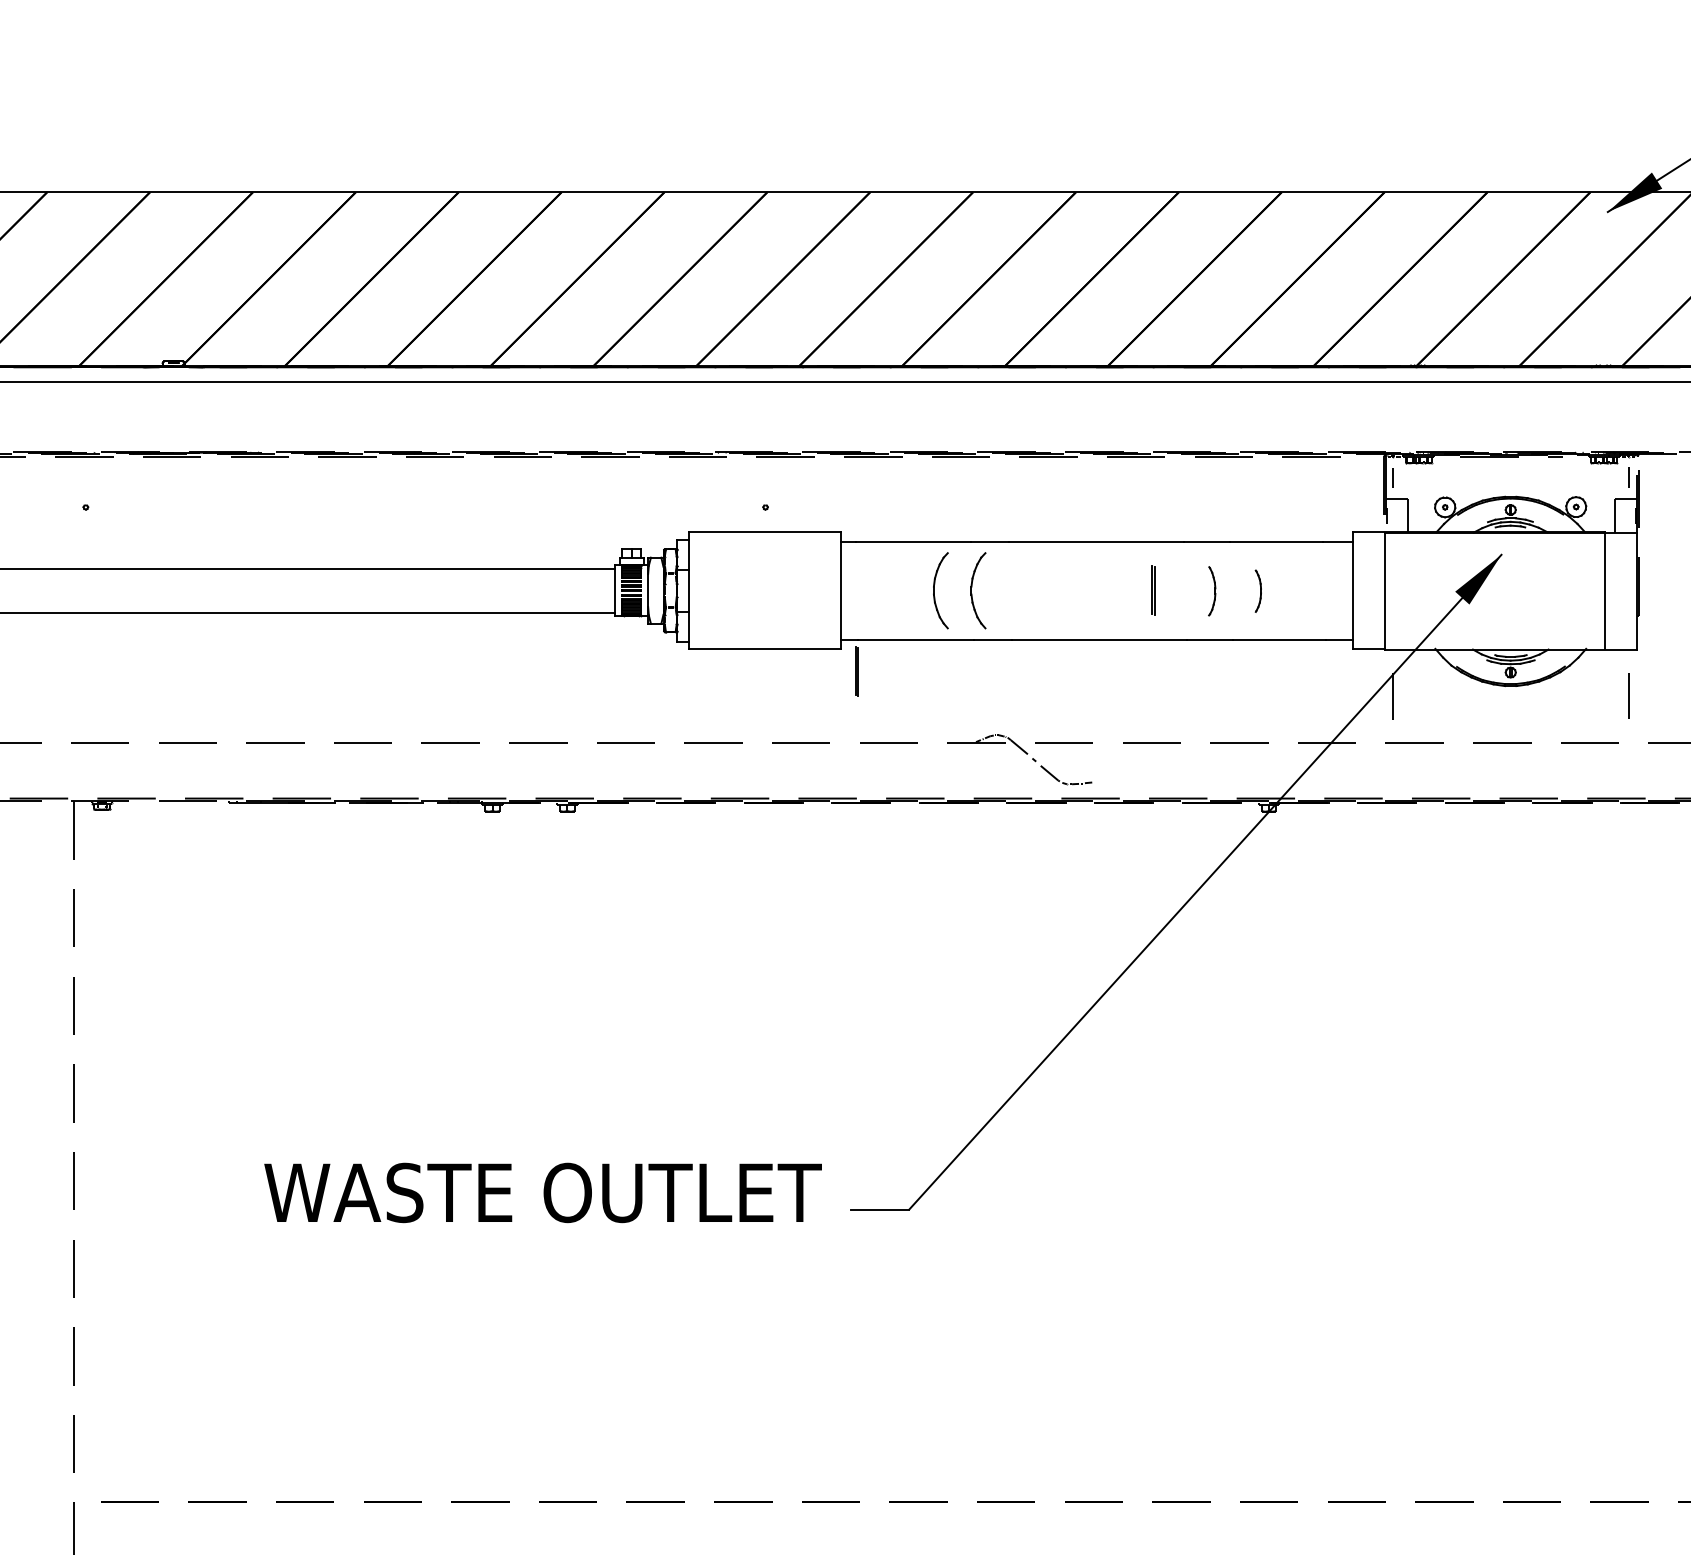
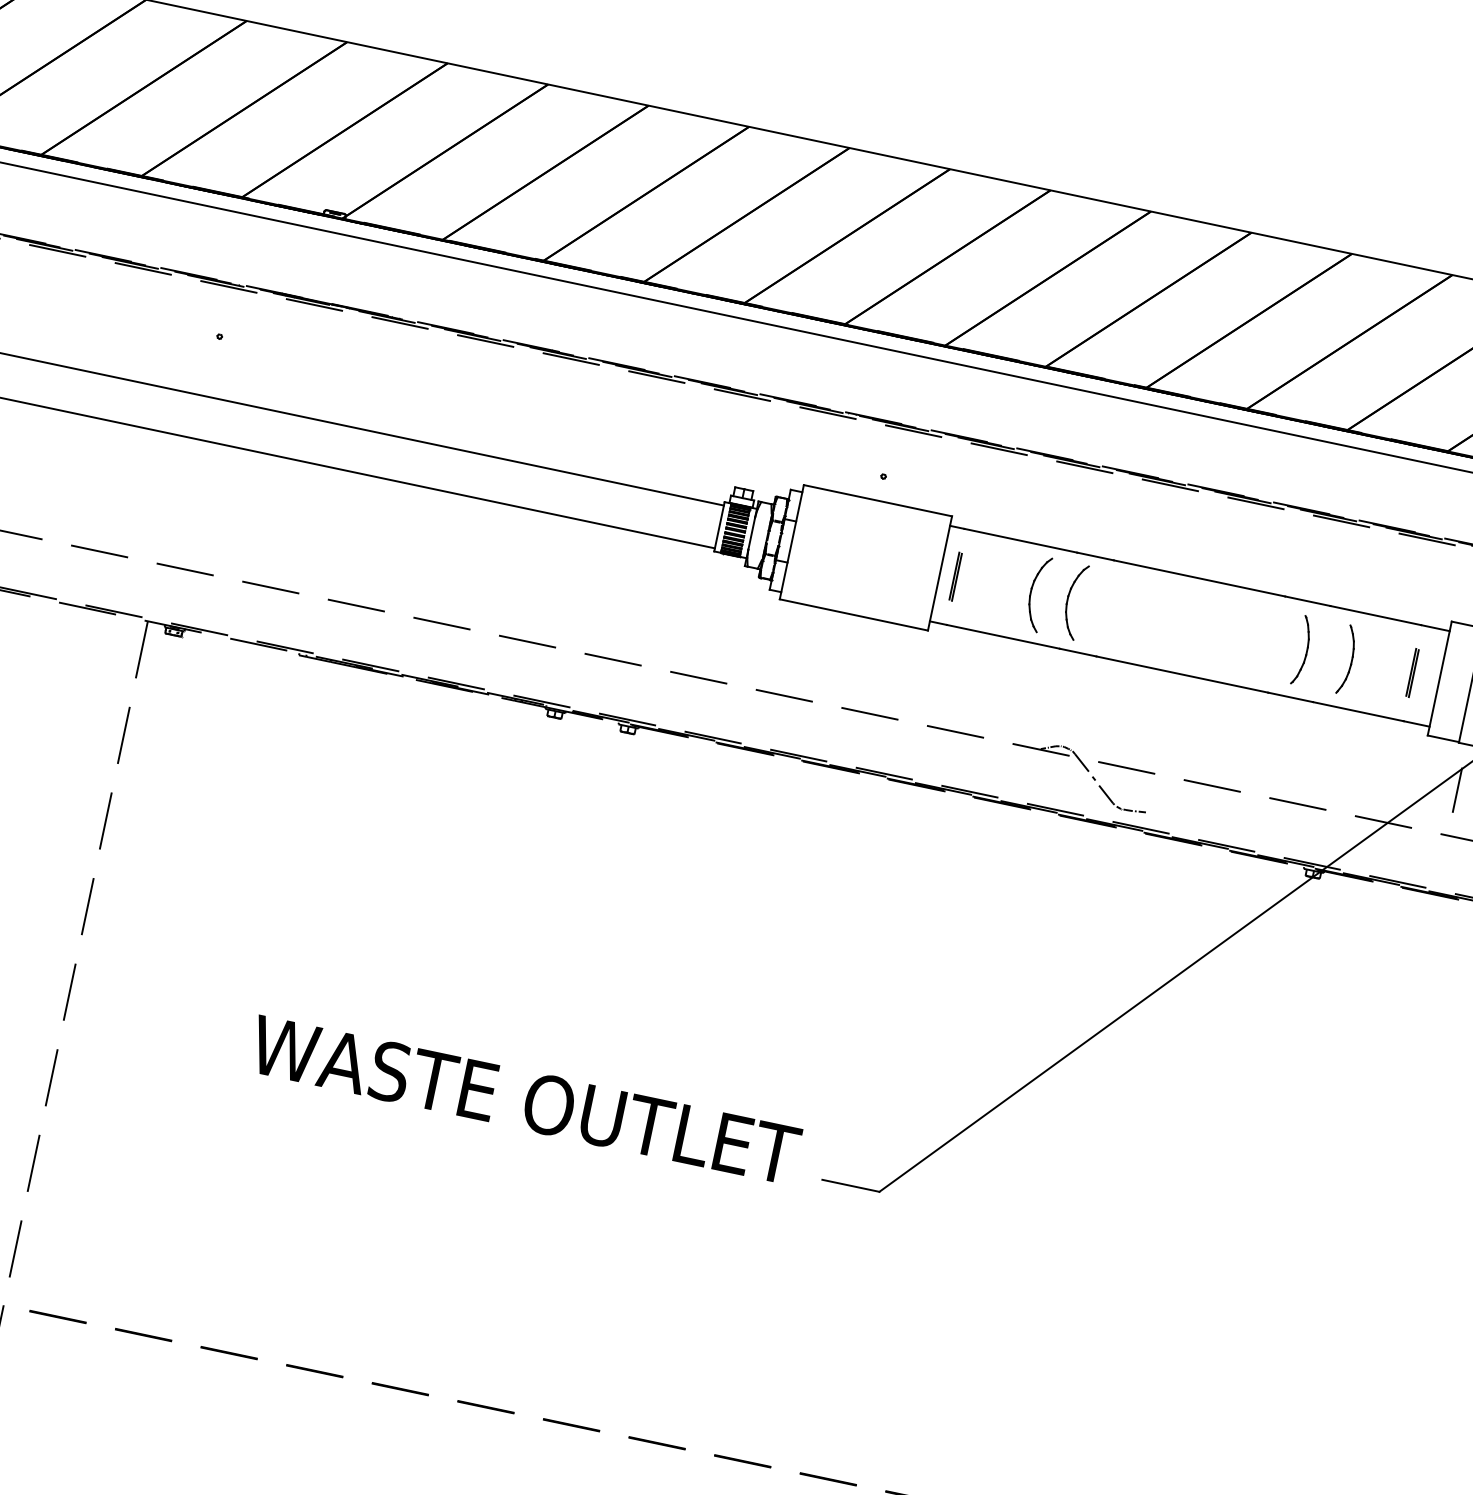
line: (1152, 590) -> (1411, 672), moved
part: (1211, 590) -> (1301, 649), size x1.43
part: (1258, 590) -> (1347, 659), size x1.67
line: (856, 671) -> (955, 576), moved

